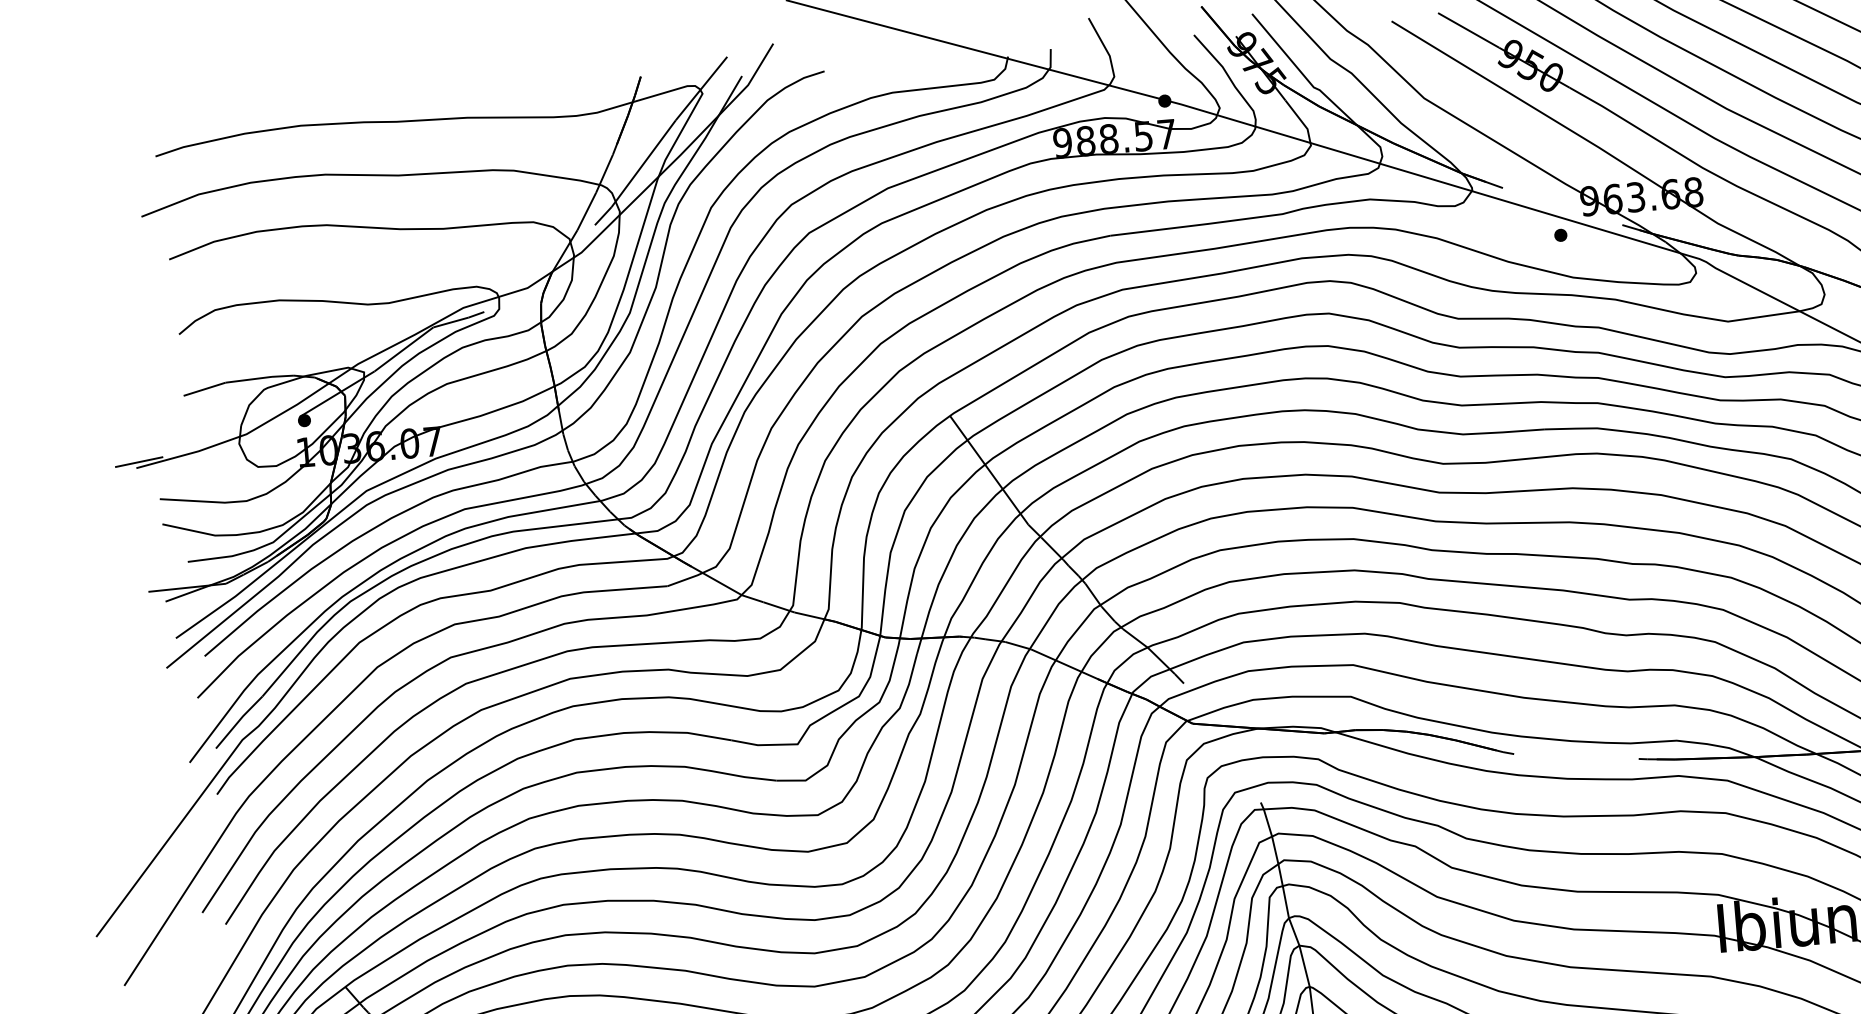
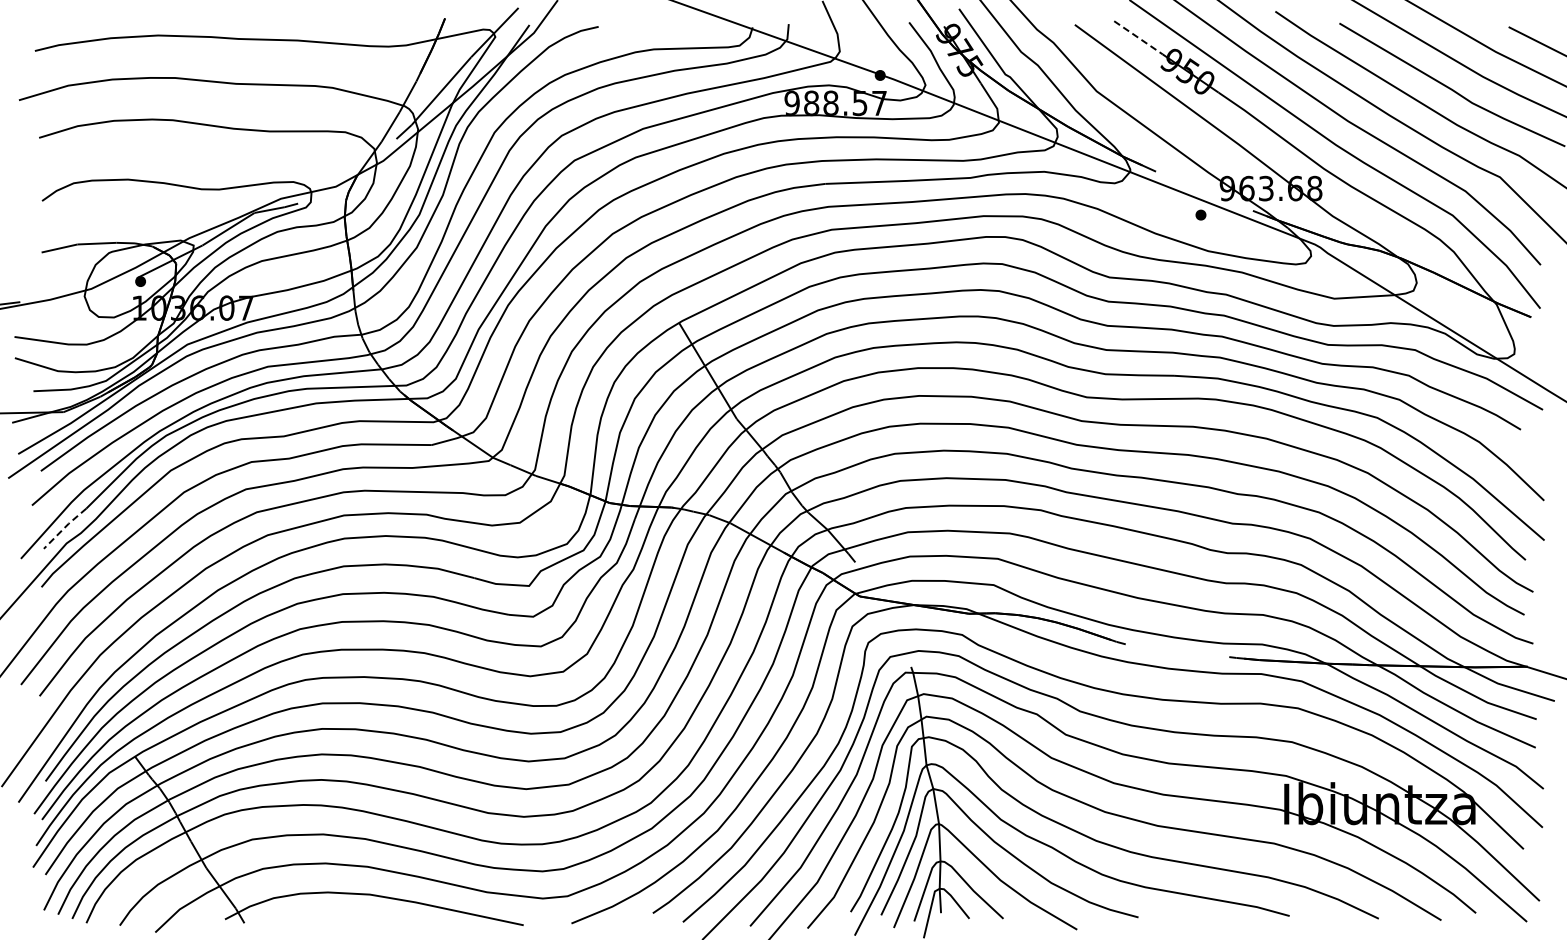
line: (1468, 31) -> (1138, 38), solid -> dashed
line: (238, 721) -> (64, 527), solid -> dashed

